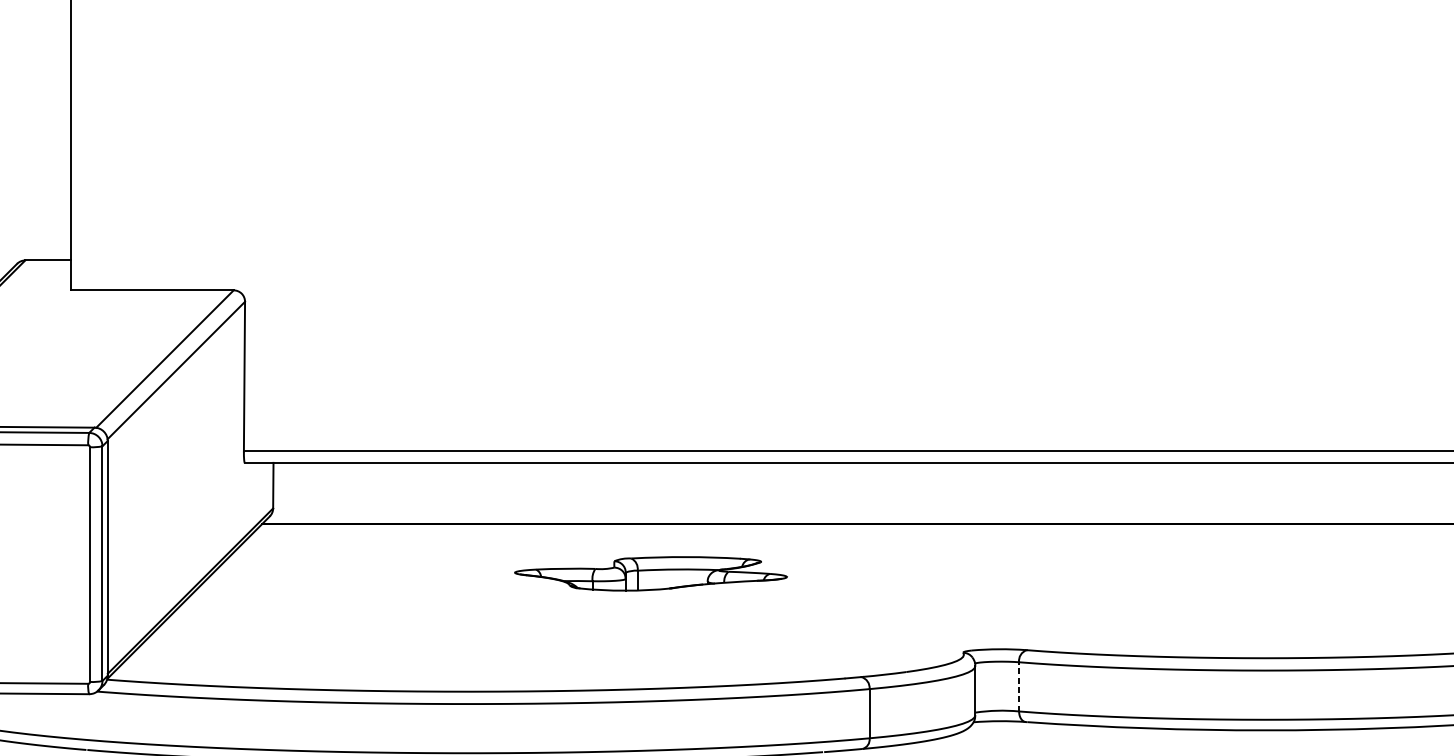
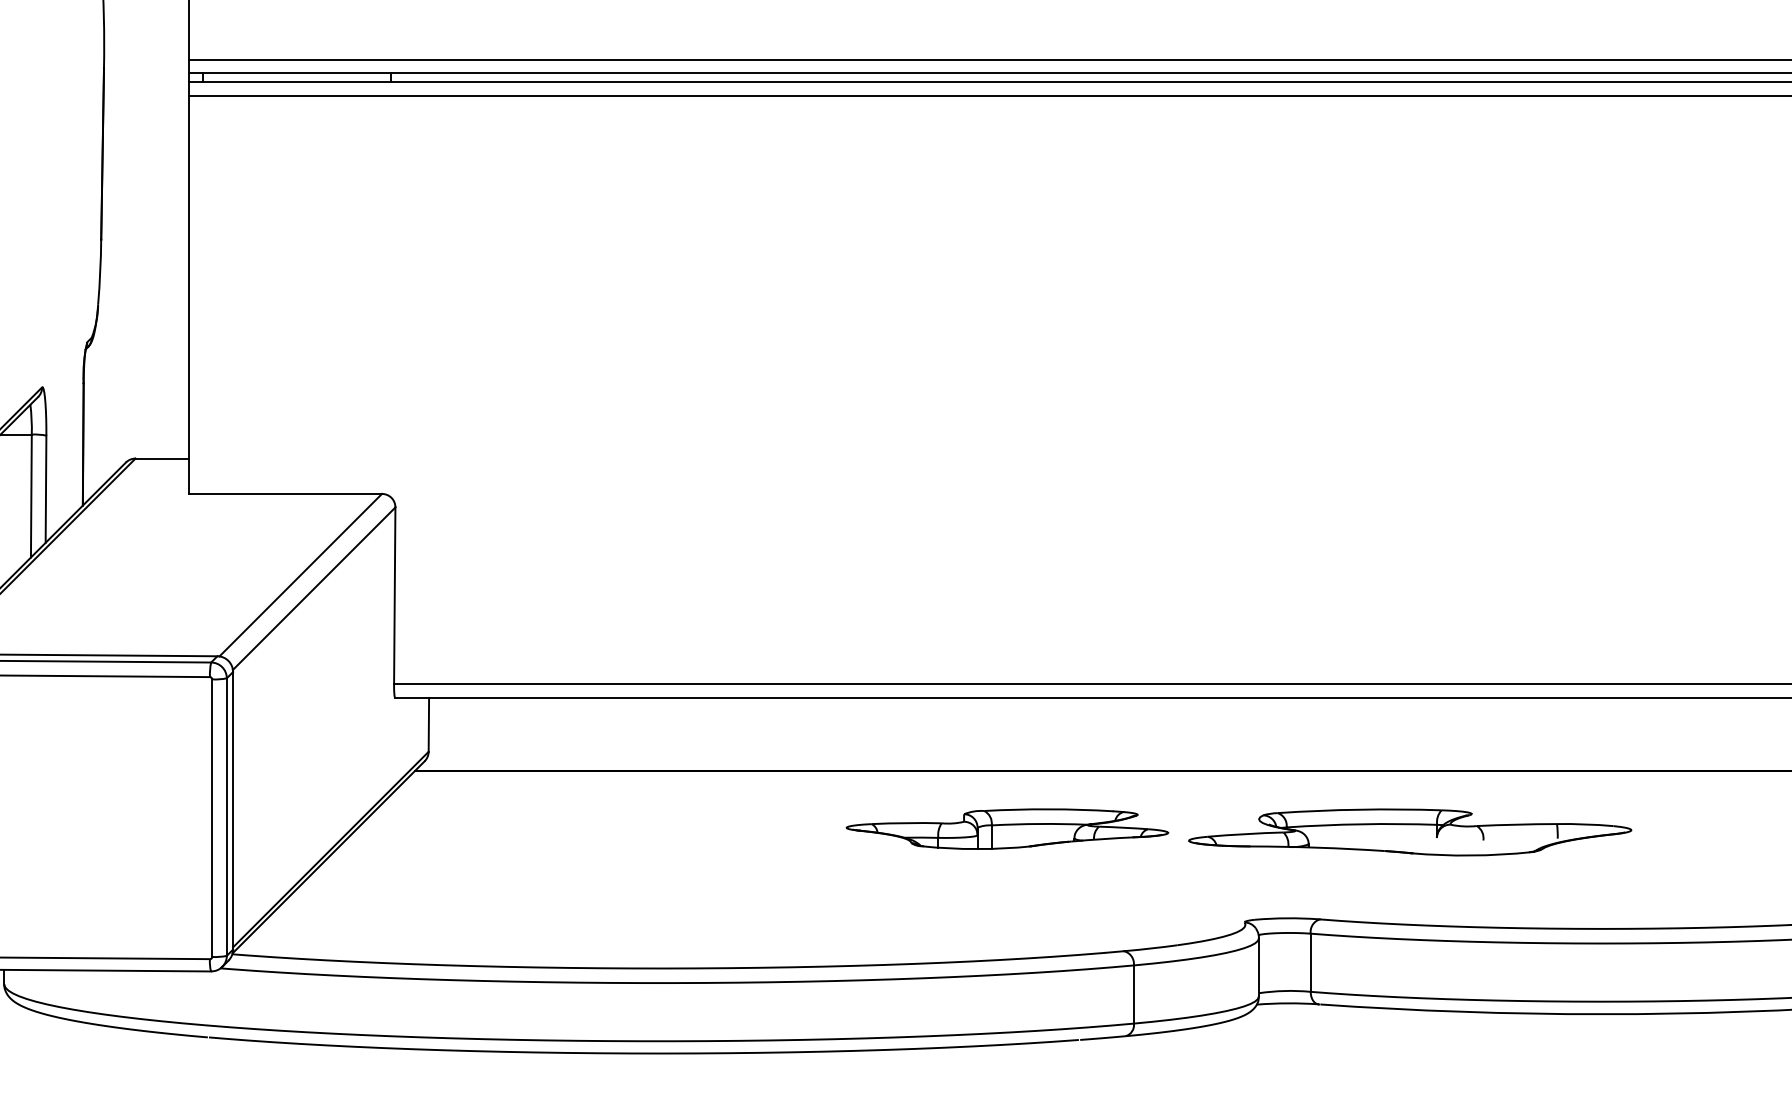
part: (651, 573) -> (1007, 828), moved
part: (1103, 576) -> (1410, 832), added
line: (1018, 686) -> (1310, 962), dashed -> solid

